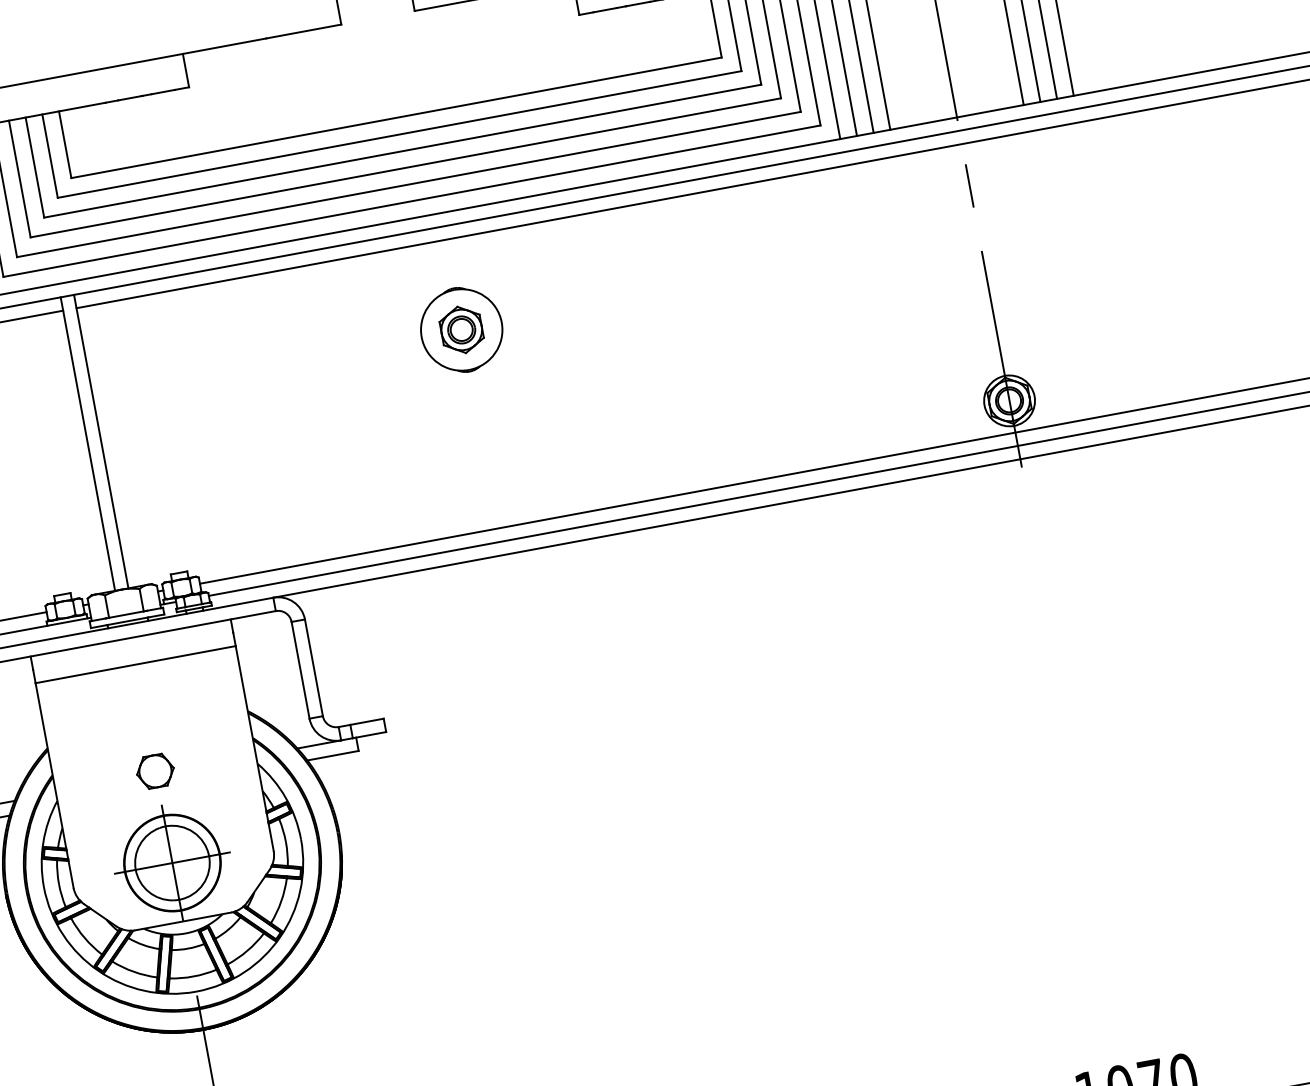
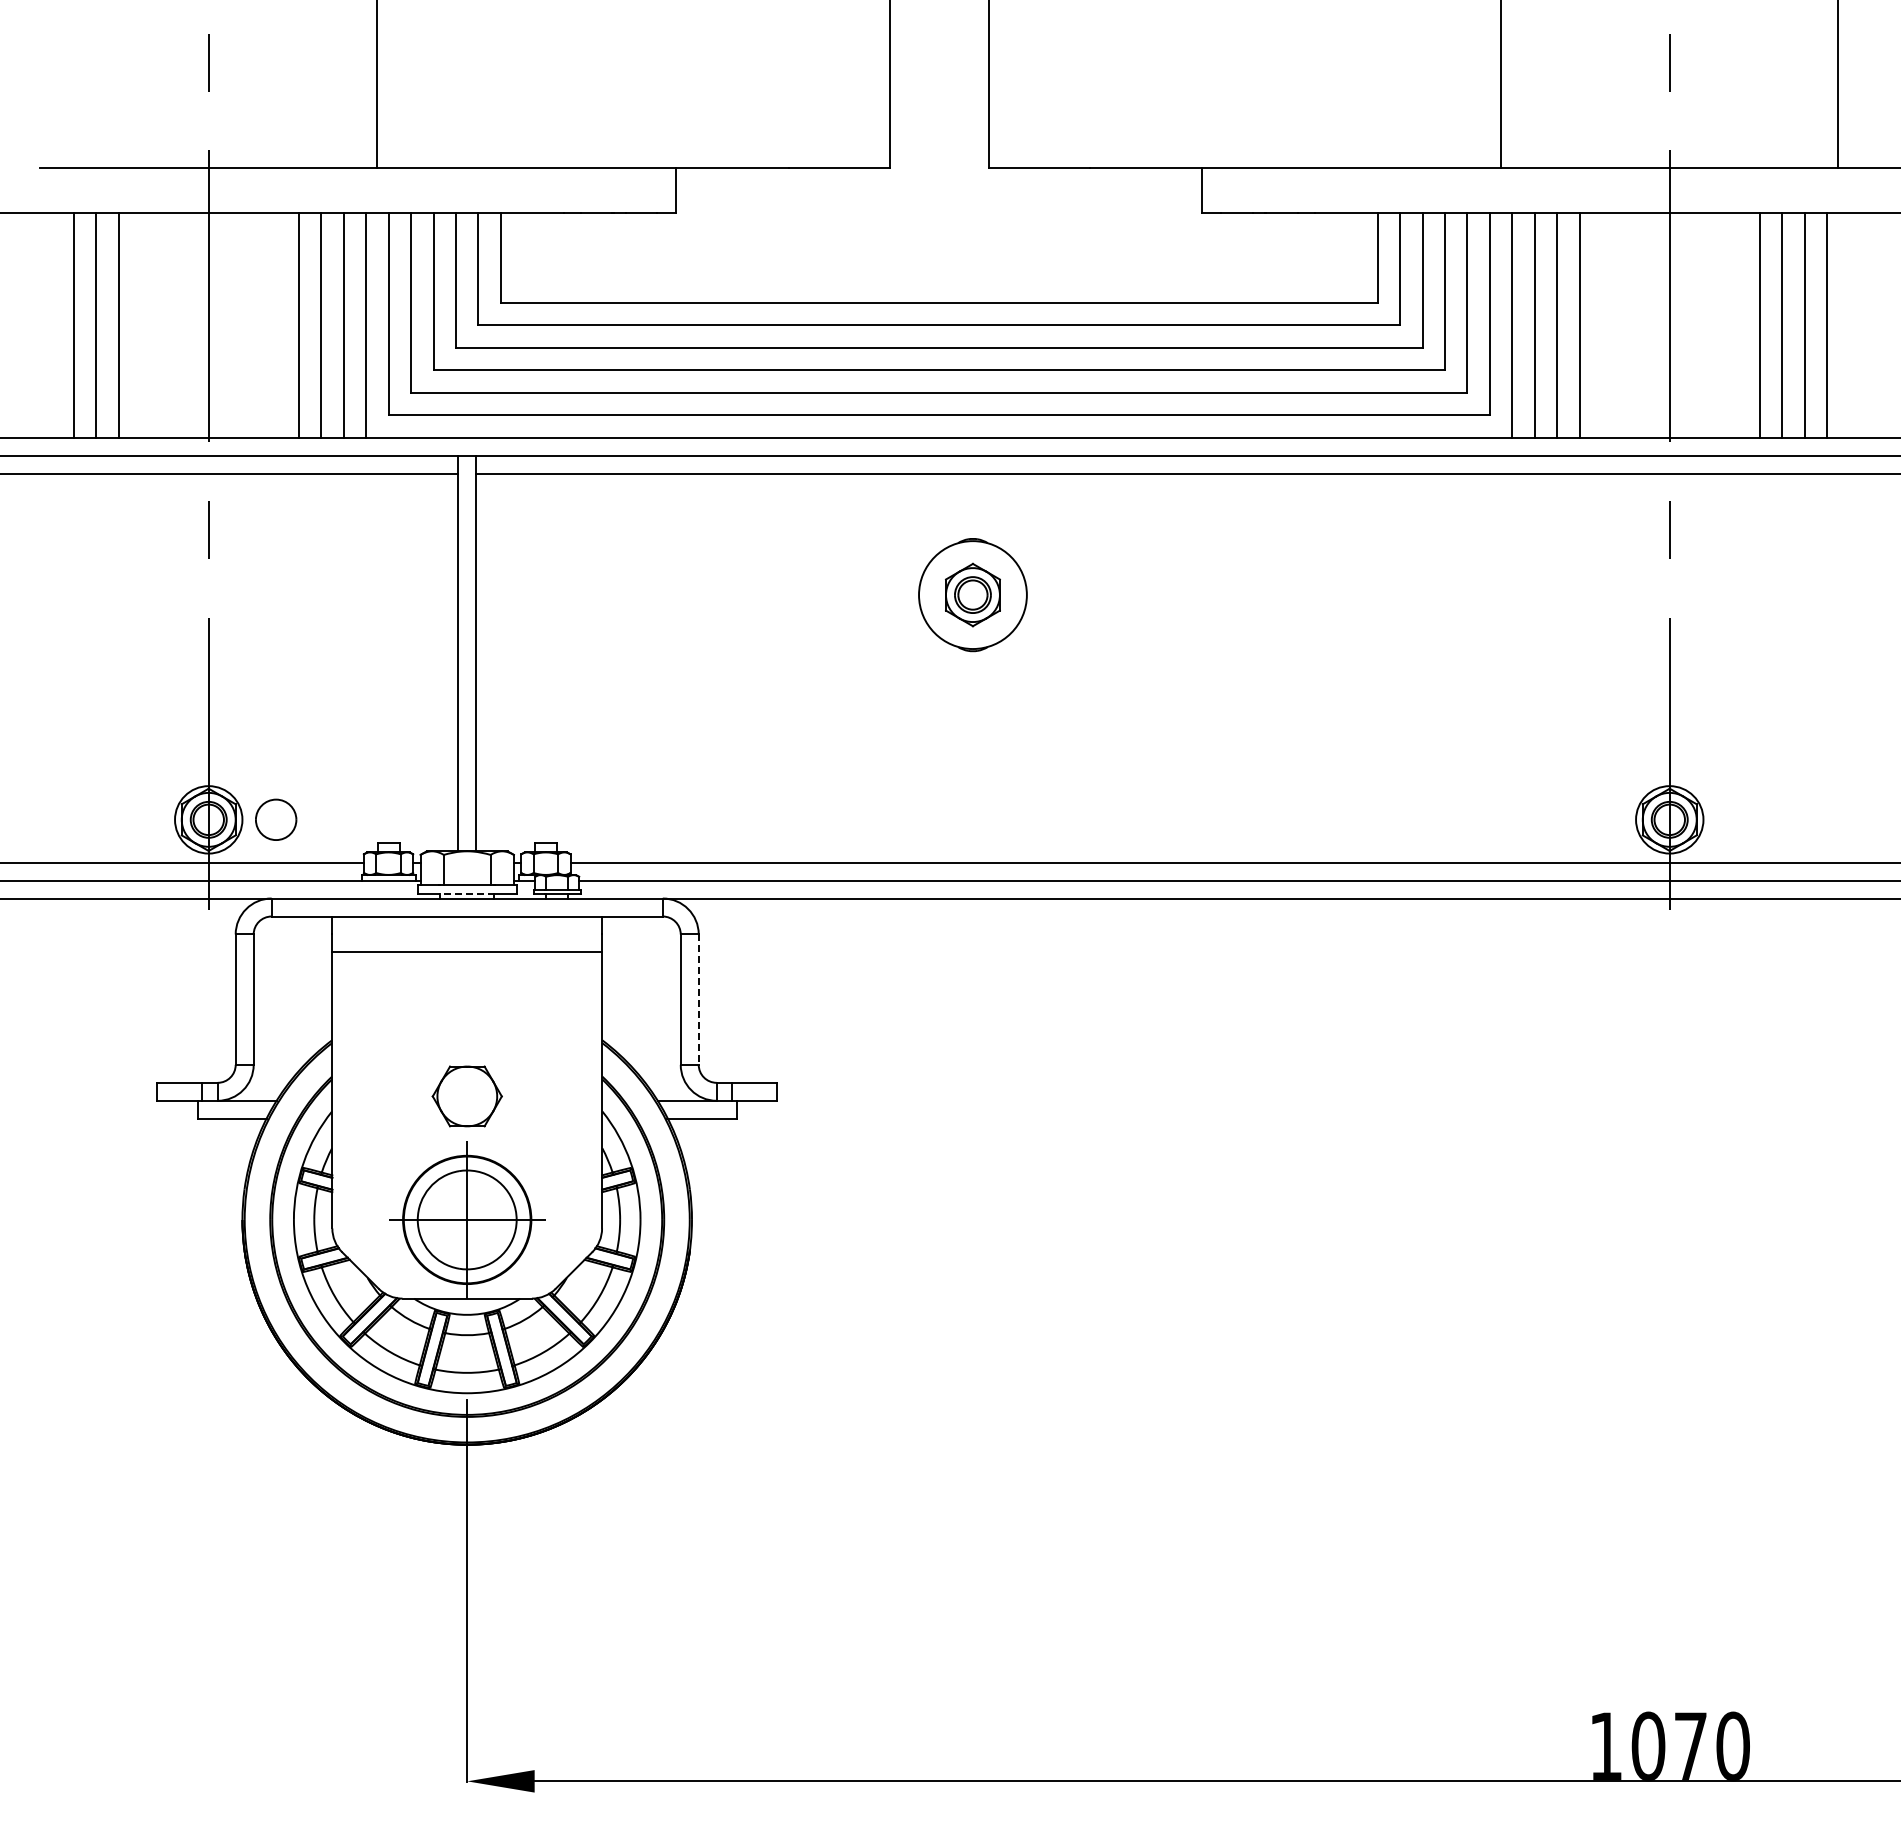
line: (127, 621) -> (466, 894), solid -> dashed
line: (313, 668) -> (698, 1000), solid -> dashed
part: (154, 770) -> (466, 1095), size x1.4

